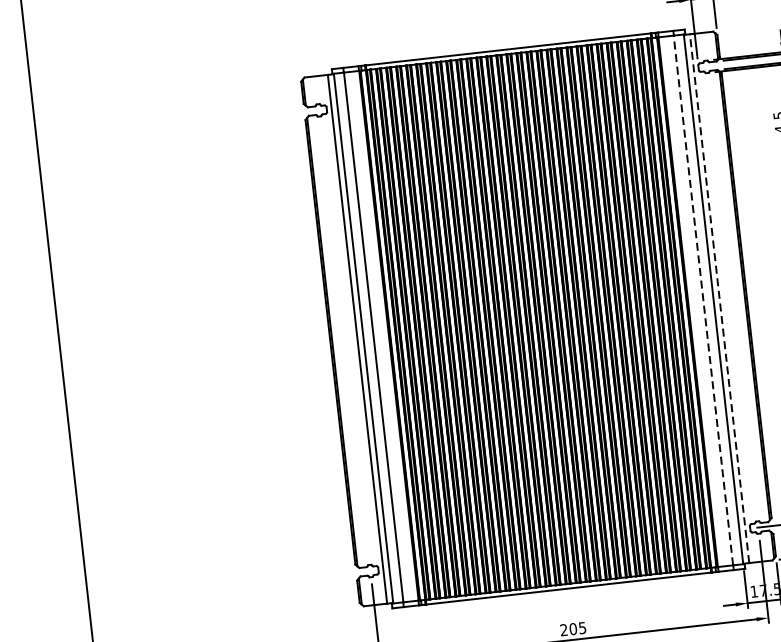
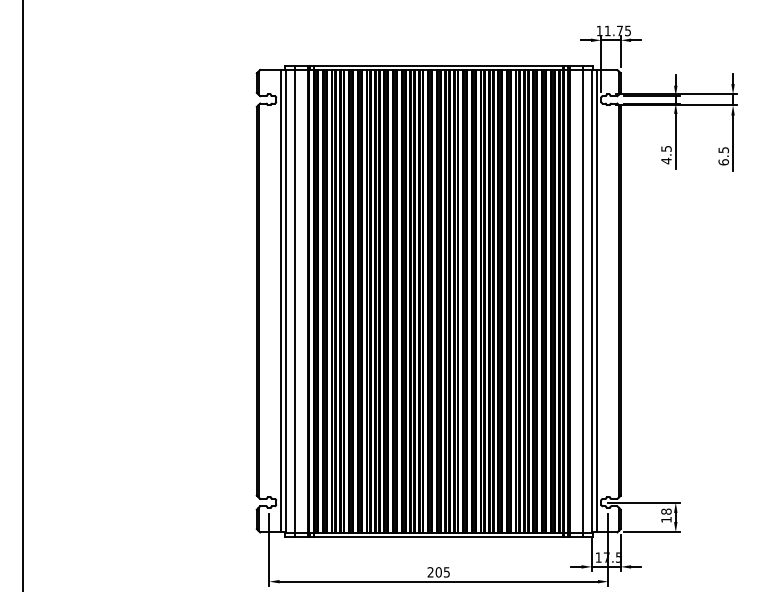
line: (719, 297) -> (597, 300), dashed -> solid
line: (702, 300) -> (582, 301), dashed -> solid

